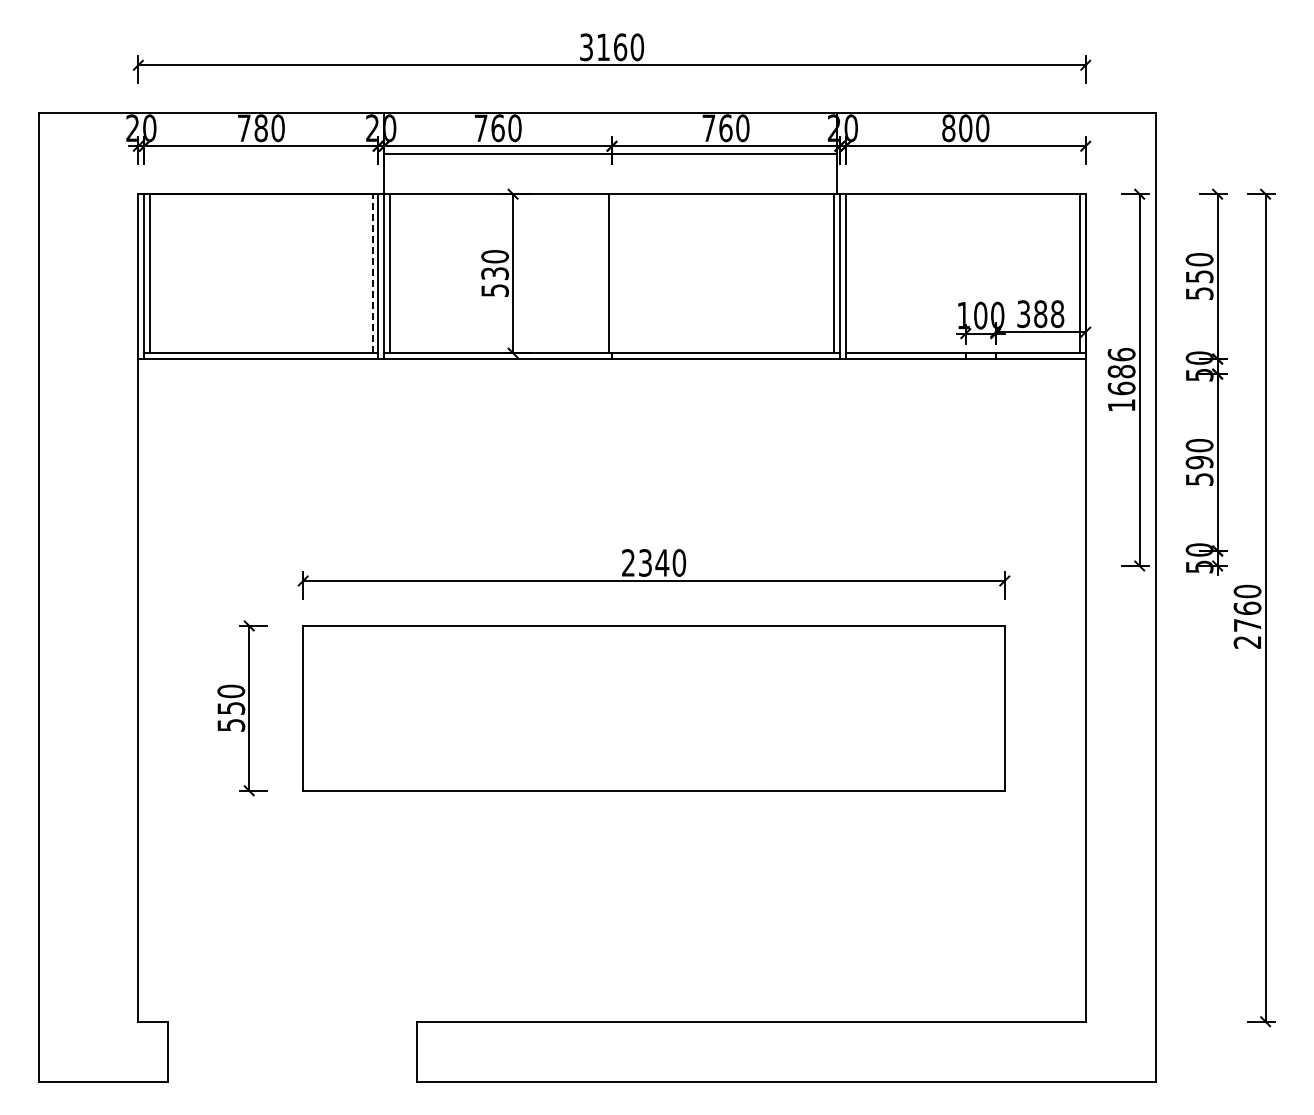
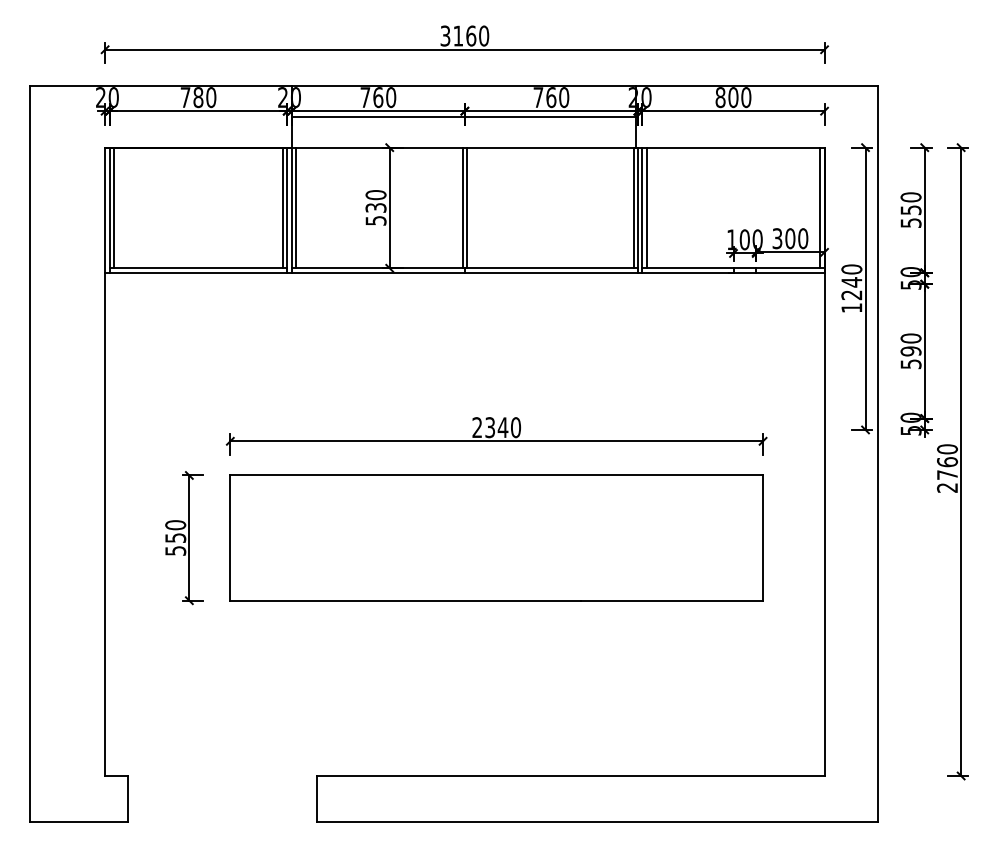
line: (372, 273) -> (282, 207), dashed -> solid
line: (614, 273) -> (466, 207), added
line: (851, 273) -> (646, 207), added
text: (1049, 313) -> (797, 238), 388 -> 300
text: (1121, 371) -> (851, 282), 1686 -> 1240

